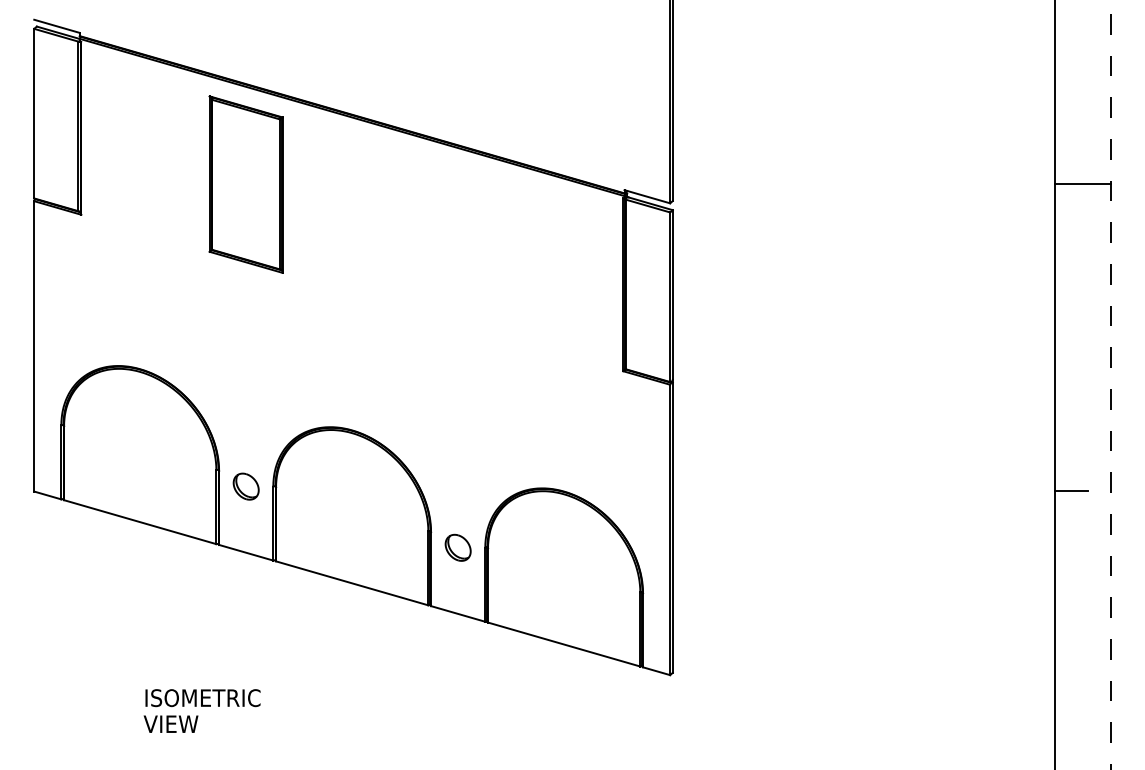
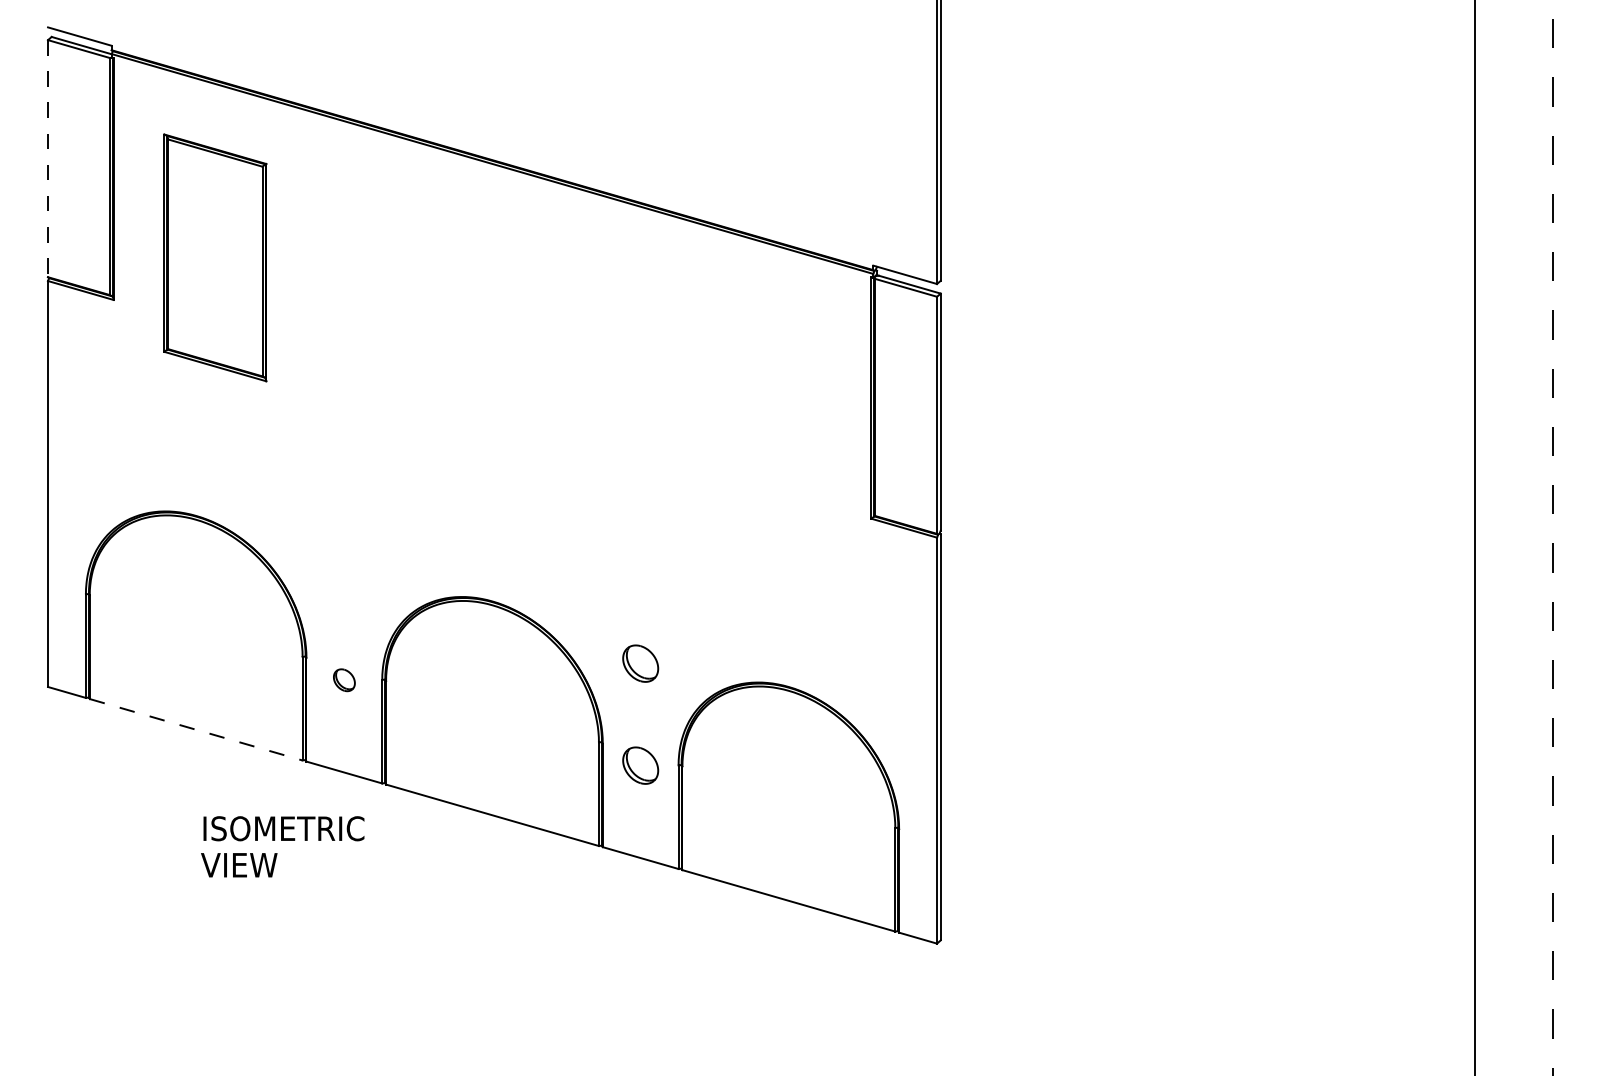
line: (34, 113) -> (48, 158), solid -> dashed
part: (246, 184) -> (215, 257), moved
line: (1082, 184) -> (1513, 257), removed
part: (458, 474) -> (640, 663), added
part: (246, 486) -> (344, 680), size x0.6
line: (1071, 490) -> (1498, 685), removed
line: (140, 521) -> (196, 729), solid -> dashed
text: (201, 710) -> (282, 846), moved

